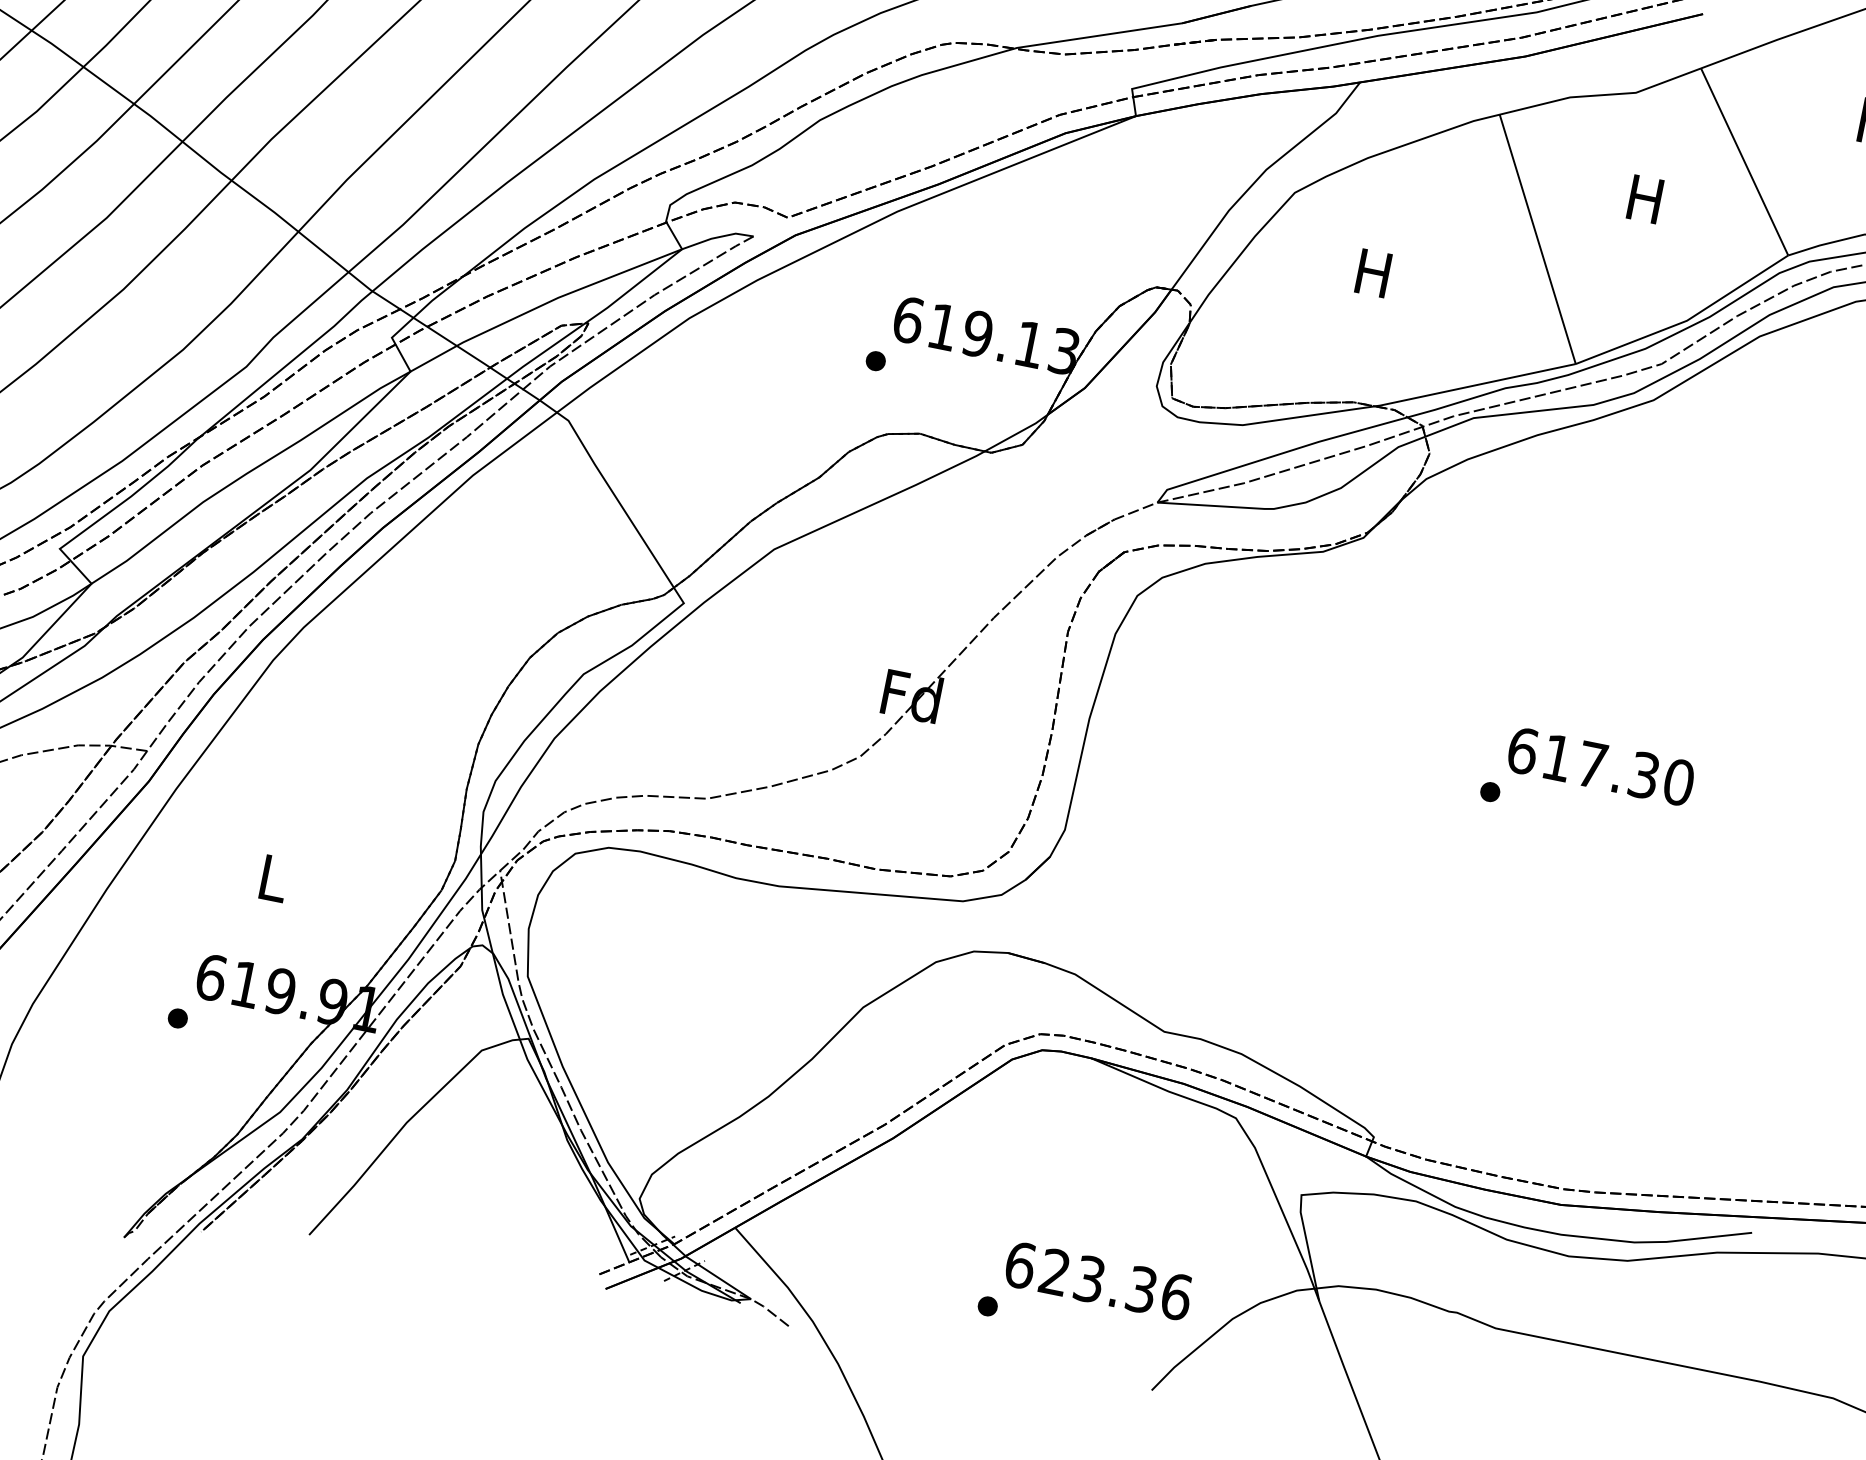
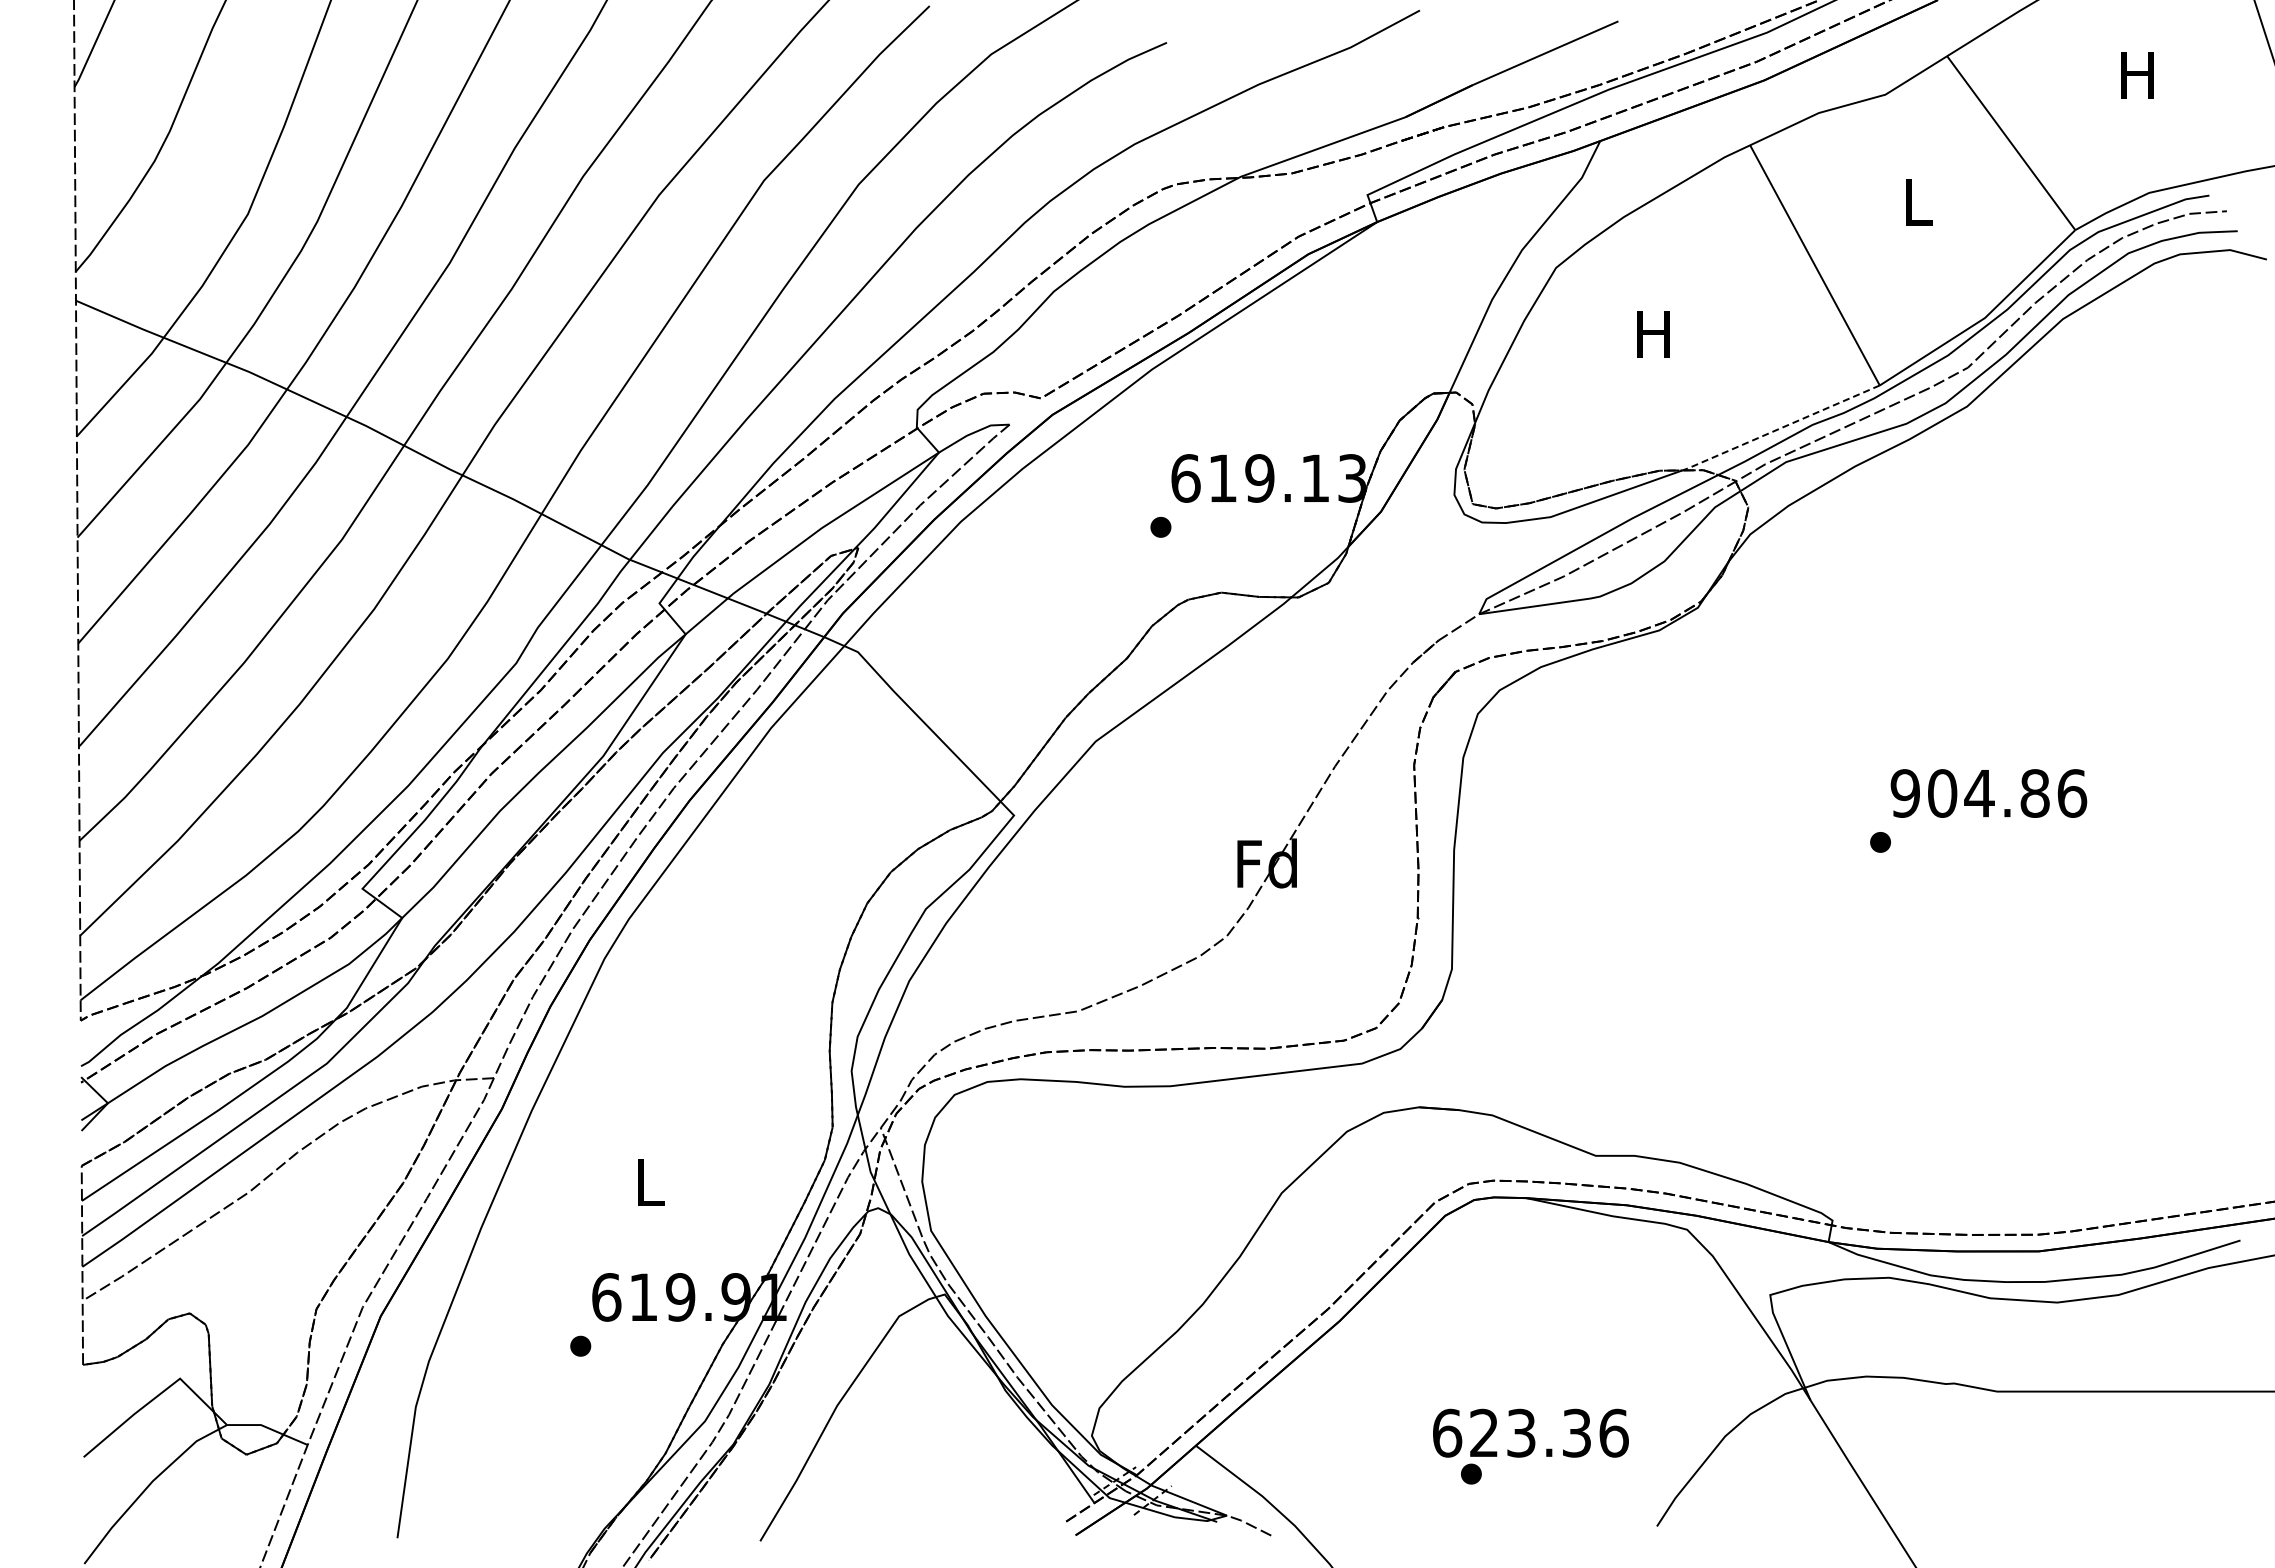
text: (1644, 199) -> (1916, 202), H -> L
line: (1474, 385) -> (1780, 428), solid -> dashed
text: (1600, 766) -> (1988, 793), 617.30 -> 904.86
text: (1098, 1280) -> (1530, 1432), moved

